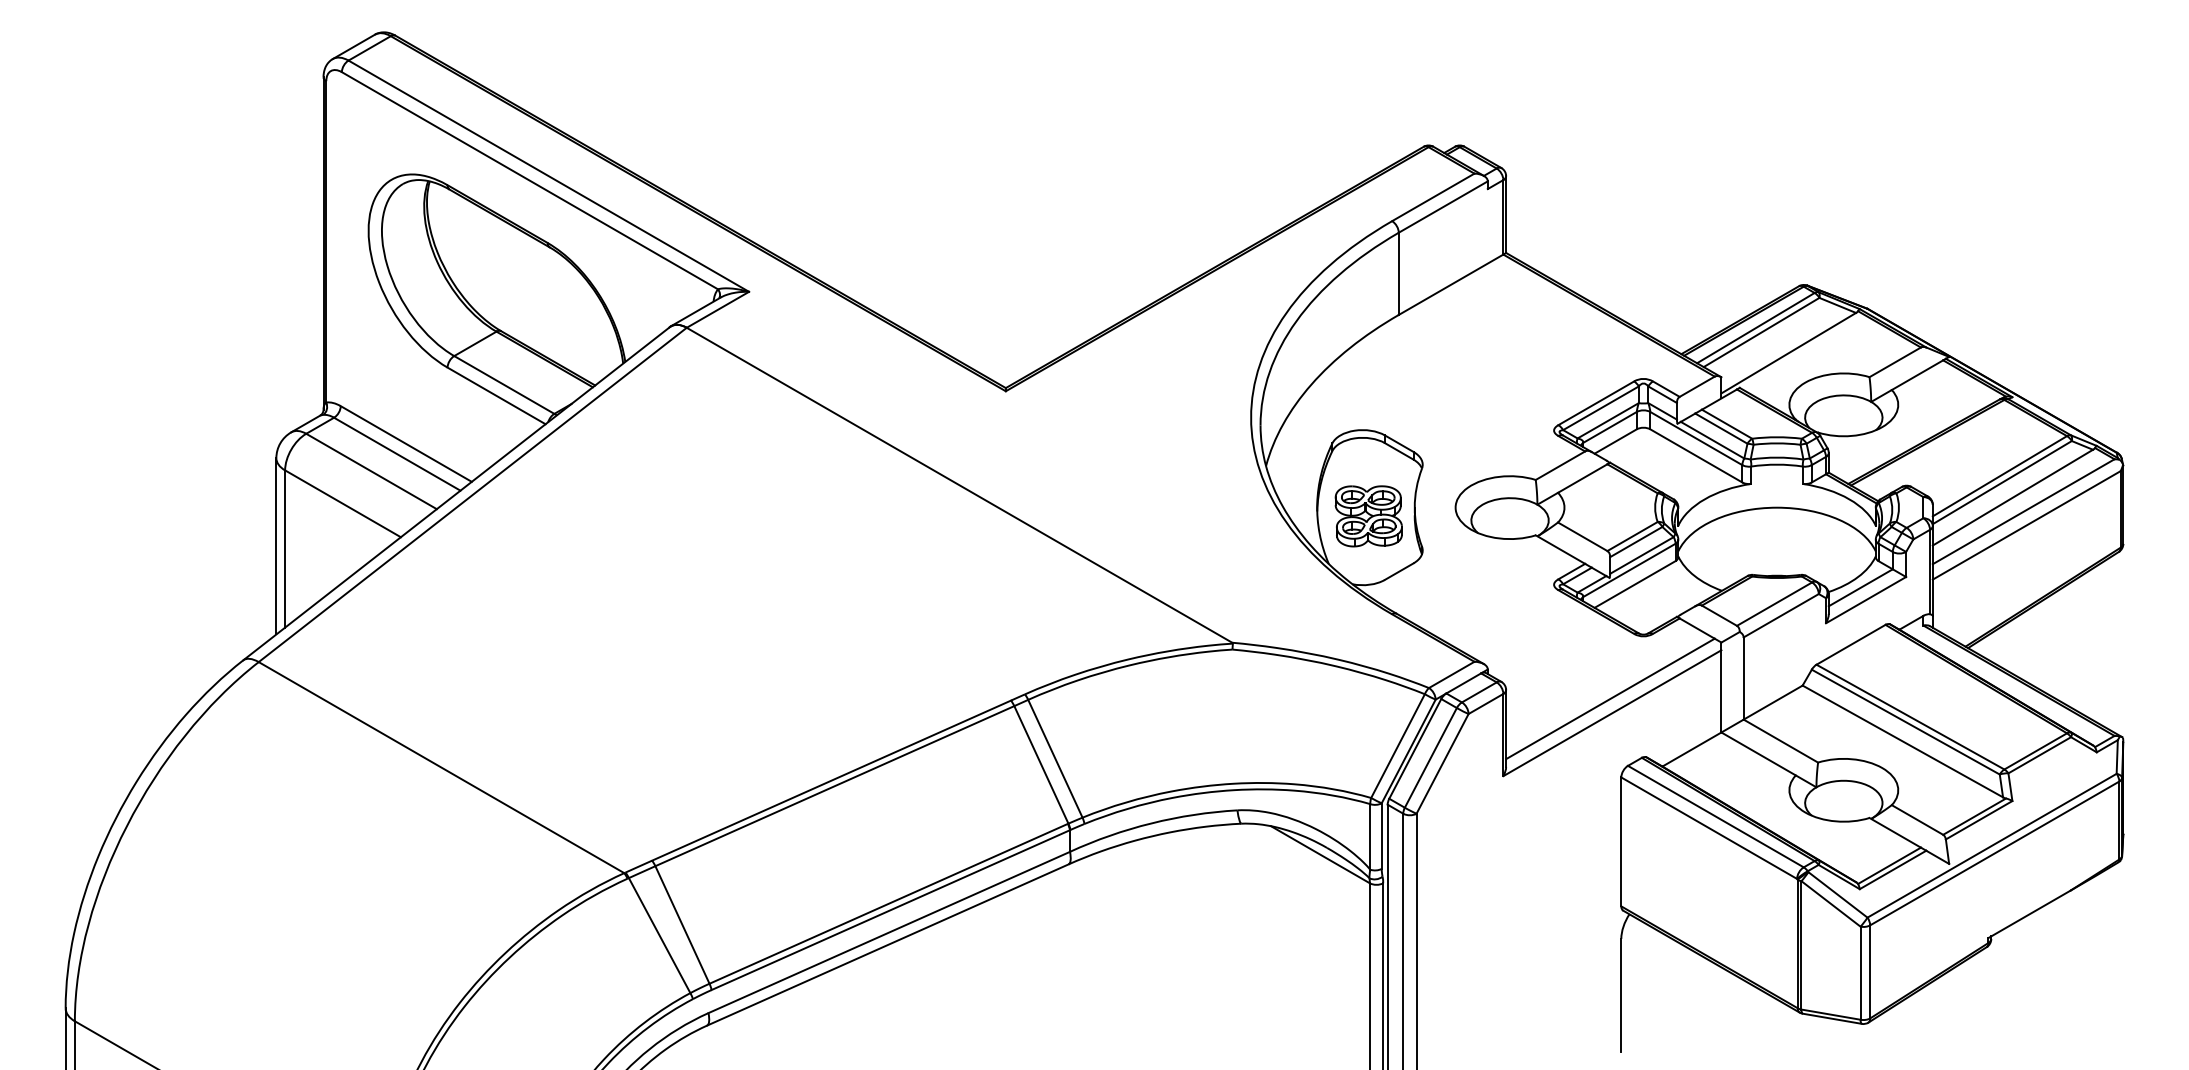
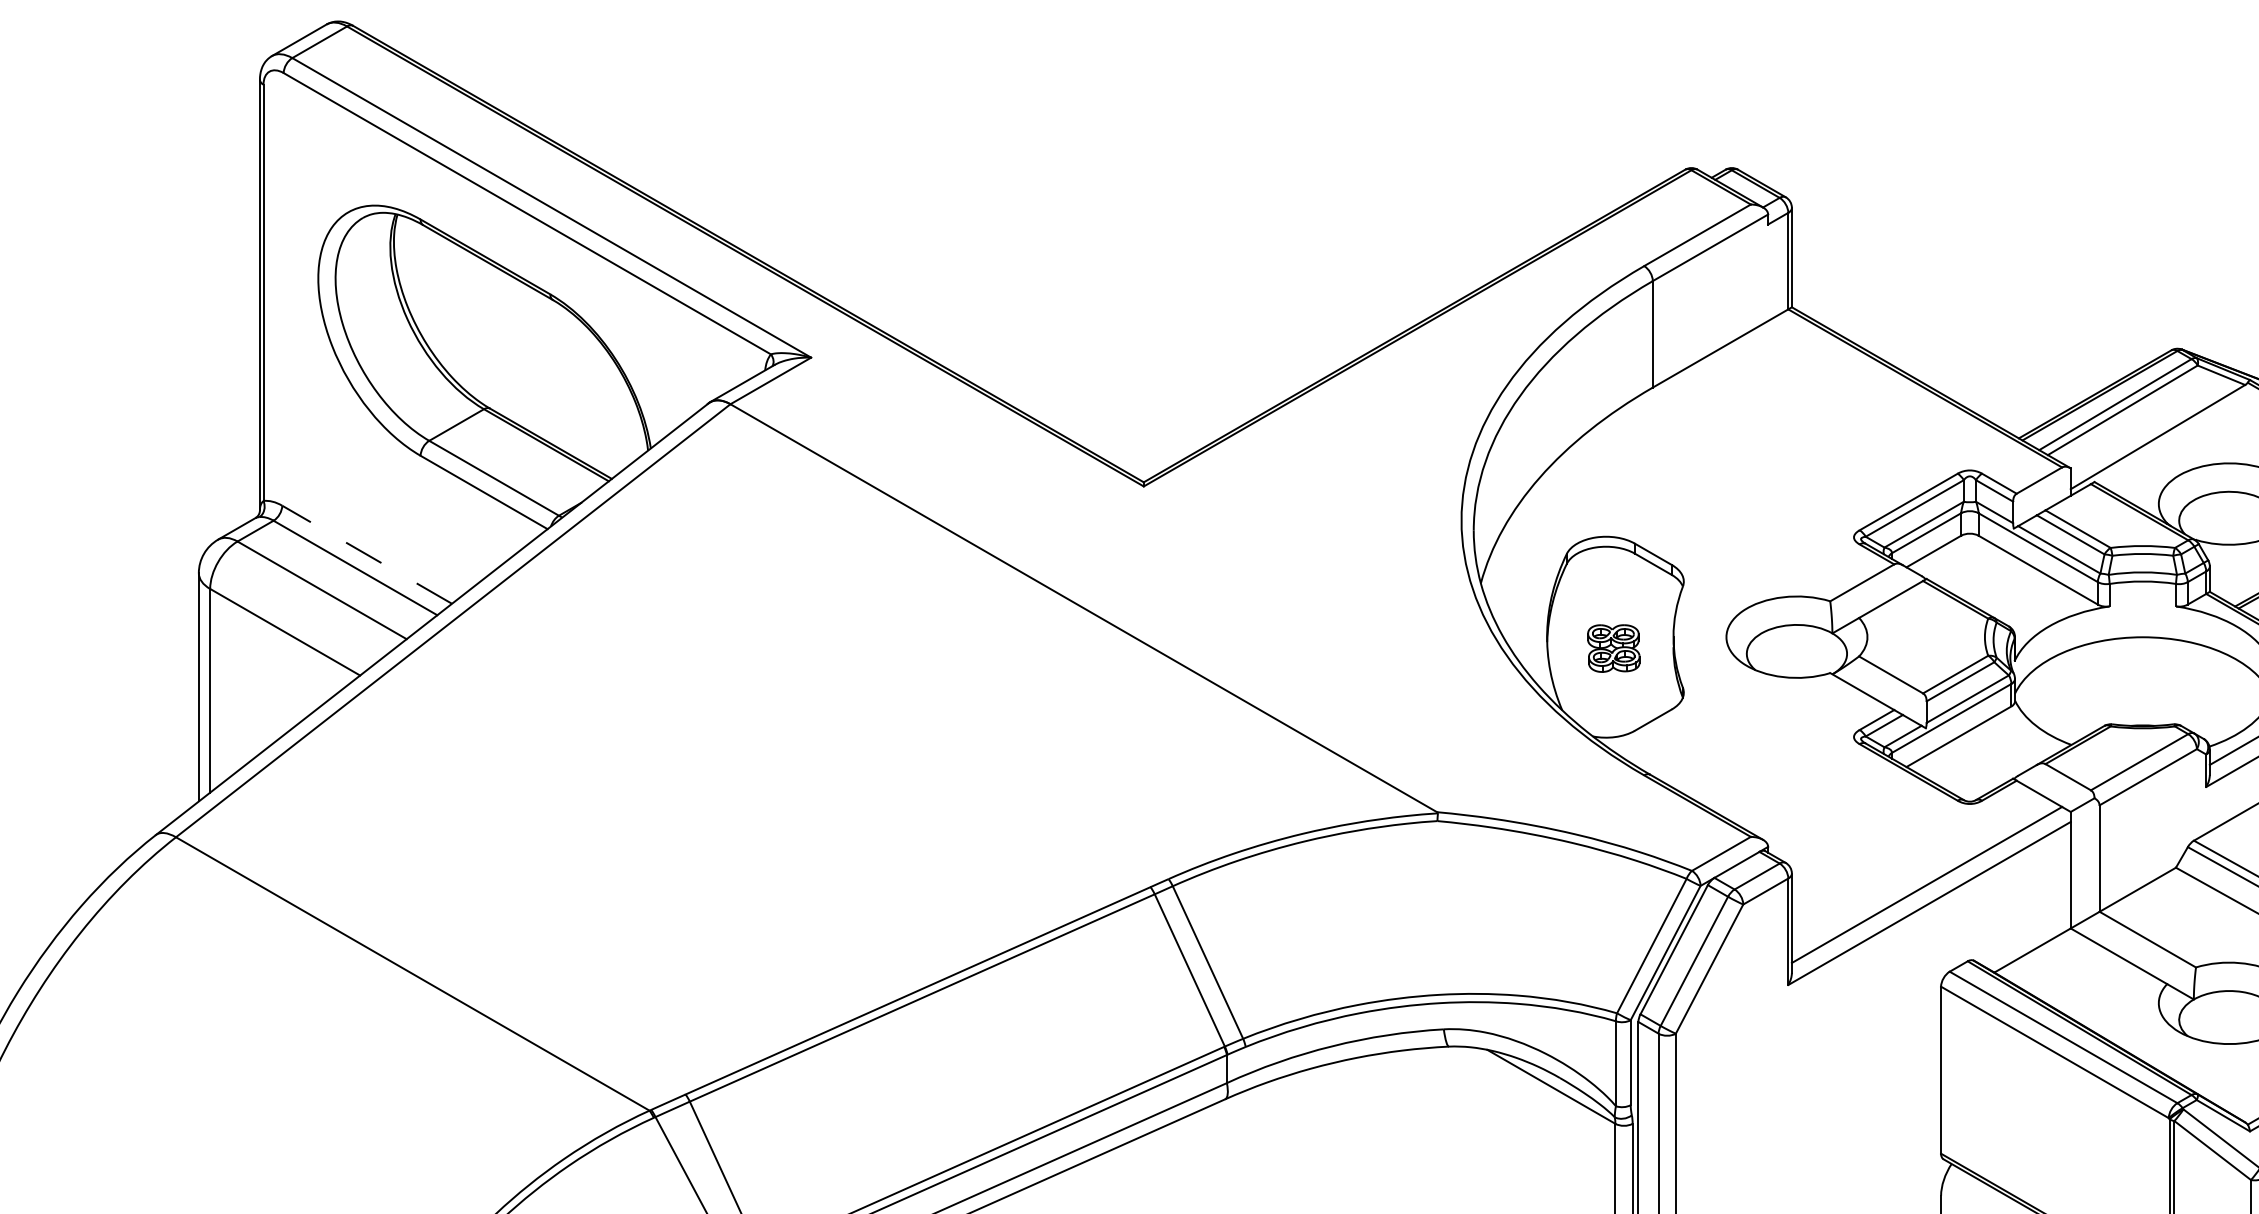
line: (406, 444) -> (367, 555), solid -> dashed
part: (1368, 516) -> (1613, 648), size x0.6

